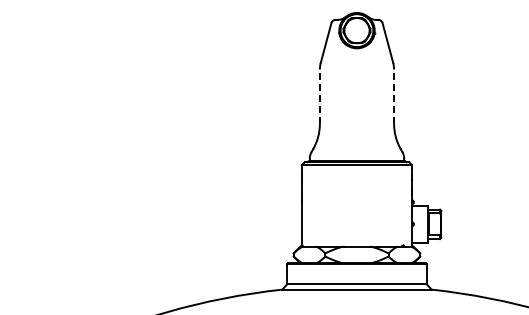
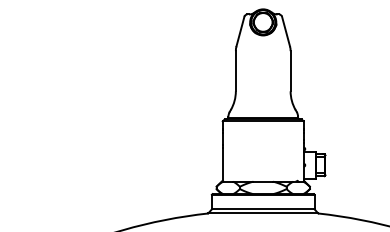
line: (319, 96) -> (235, 70), dashed -> solid
line: (394, 96) -> (290, 70), dashed -> solid

